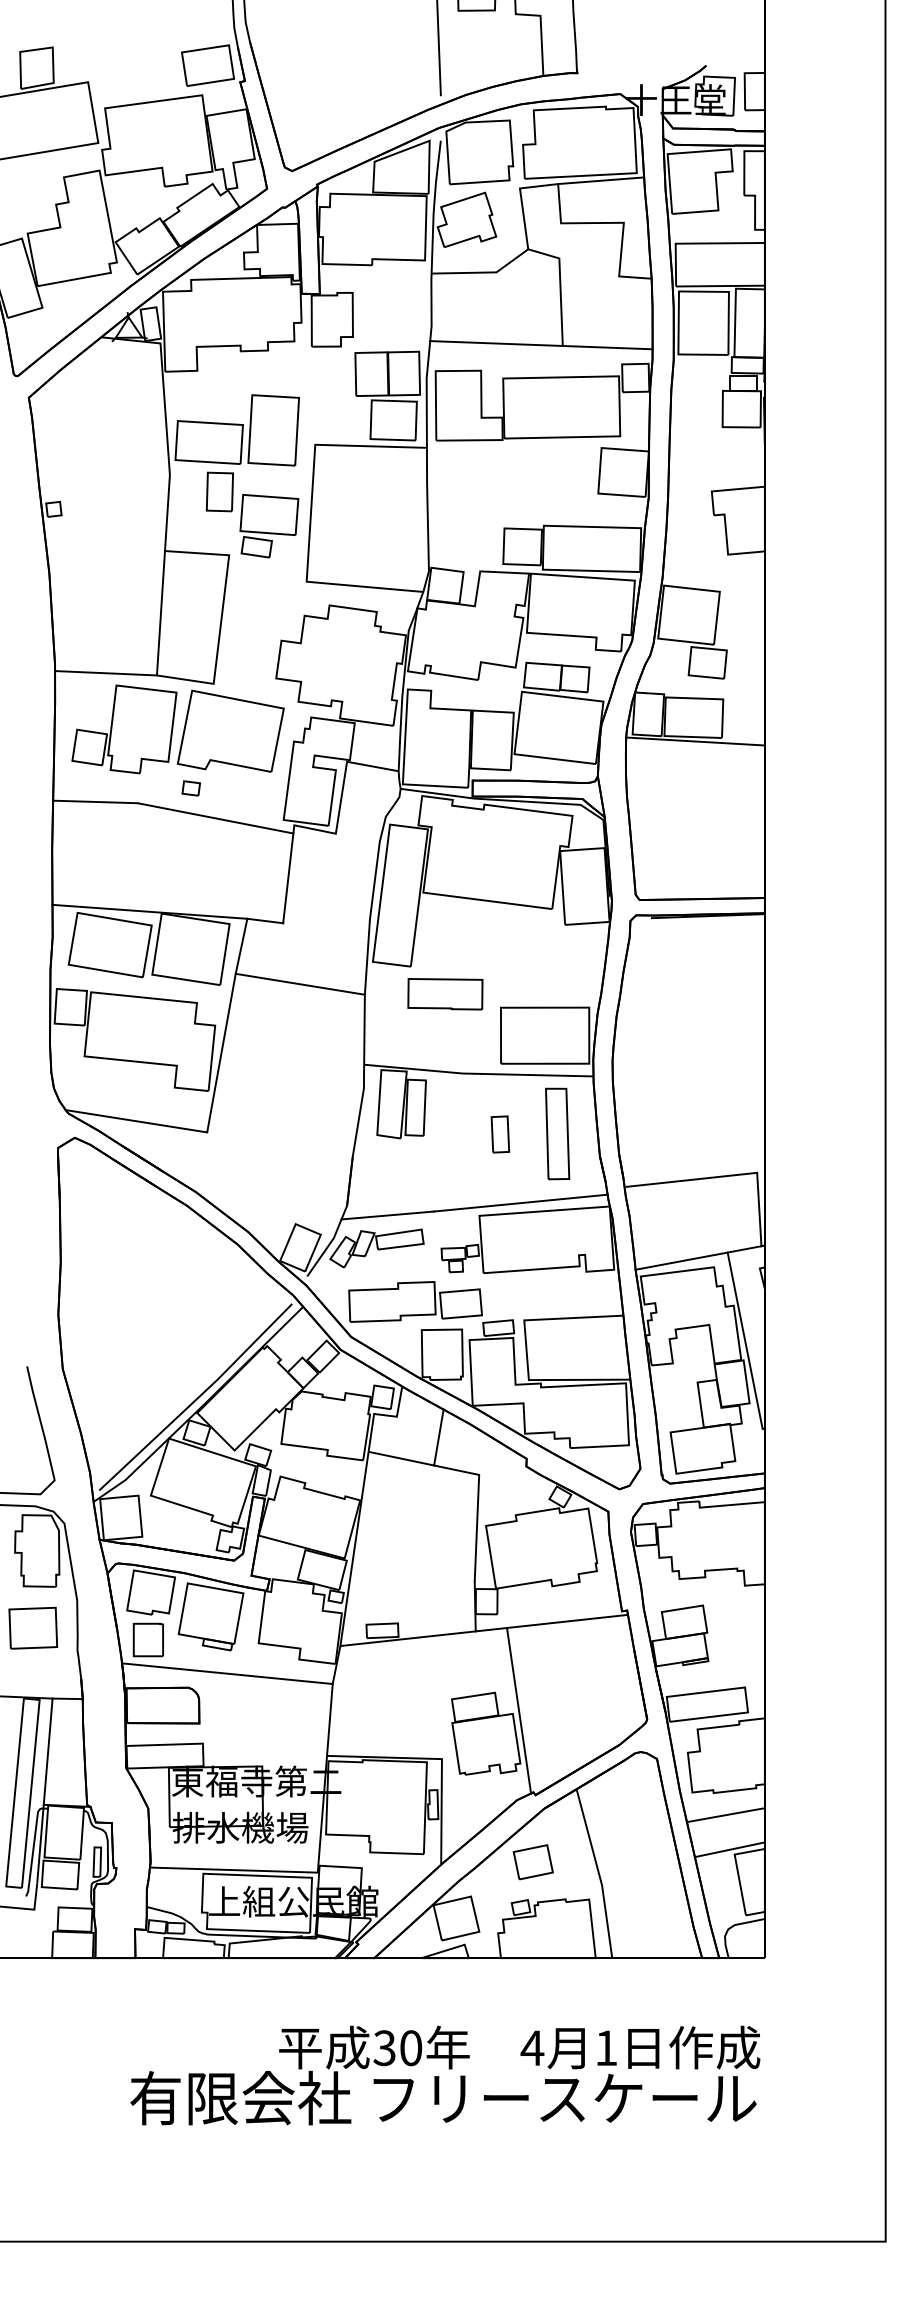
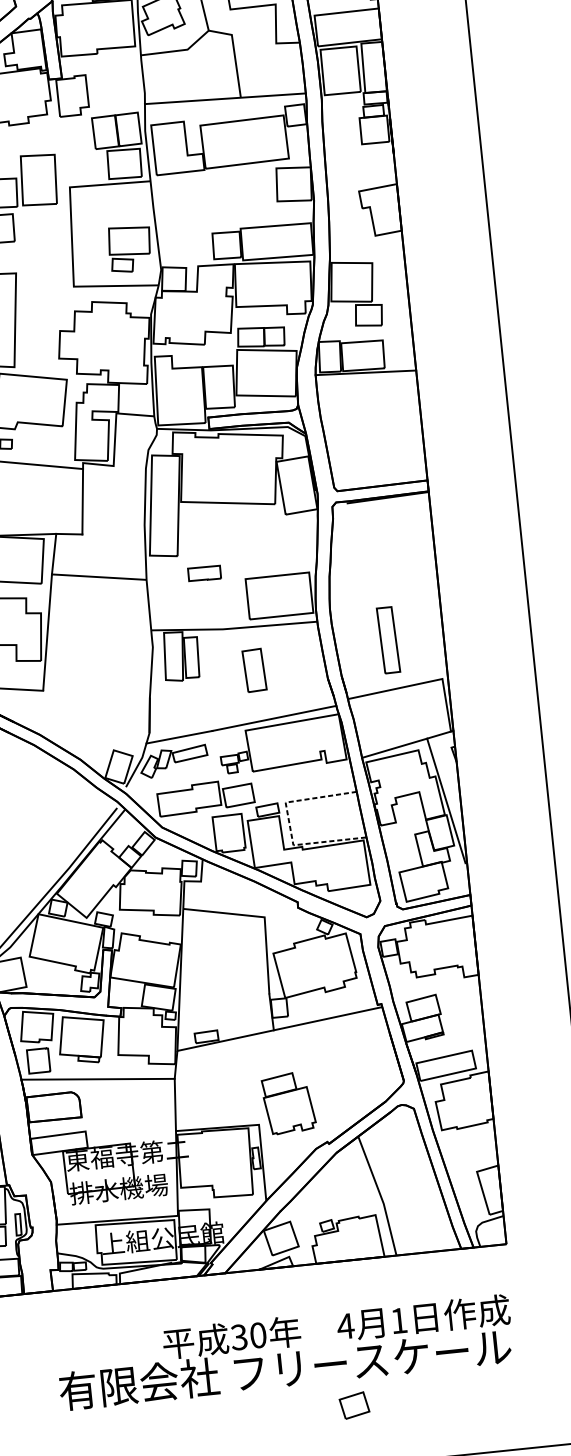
part: (269, 526) -> (130, 249), moved
part: (445, 994) -> (204, 573), size x0.6
part: (557, 1133) -> (388, 639), moved
part: (500, 1134) -> (254, 670), size x1.6
line: (526, 1351) -> (289, 824), solid -> dashed
line: (438, 1437) -> (232, 893), removed
line: (519, 1710) -> (311, 1084), removed
line: (725, 1815) -> (467, 1144), removed
line: (729, 1849) -> (472, 1168), removed
part: (532, 1862) -> (353, 1405), moved

